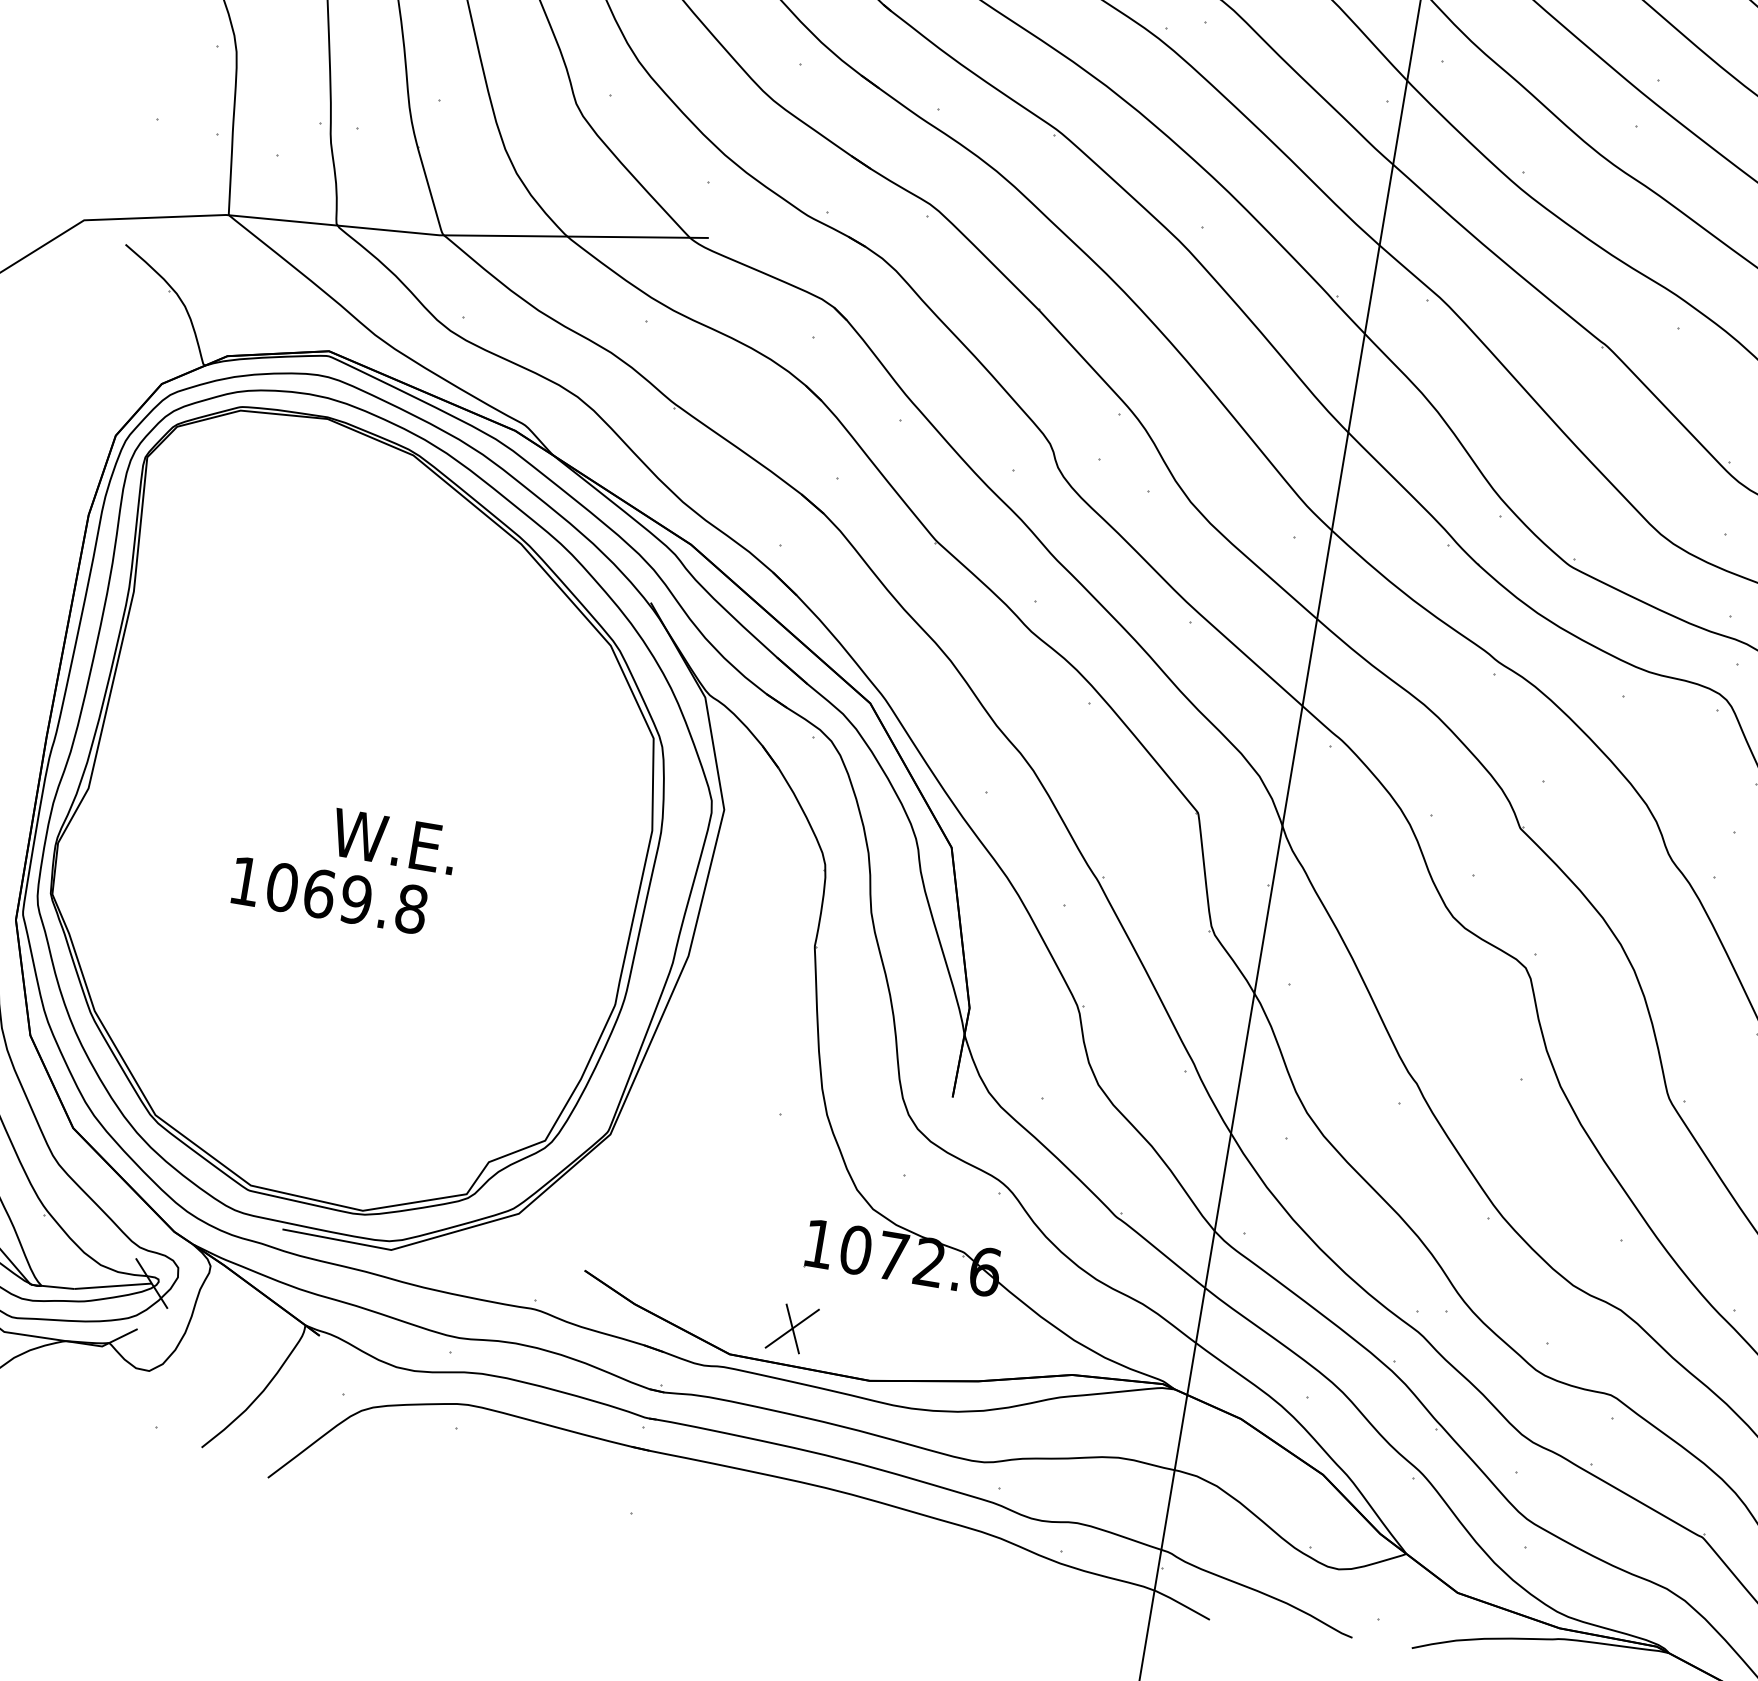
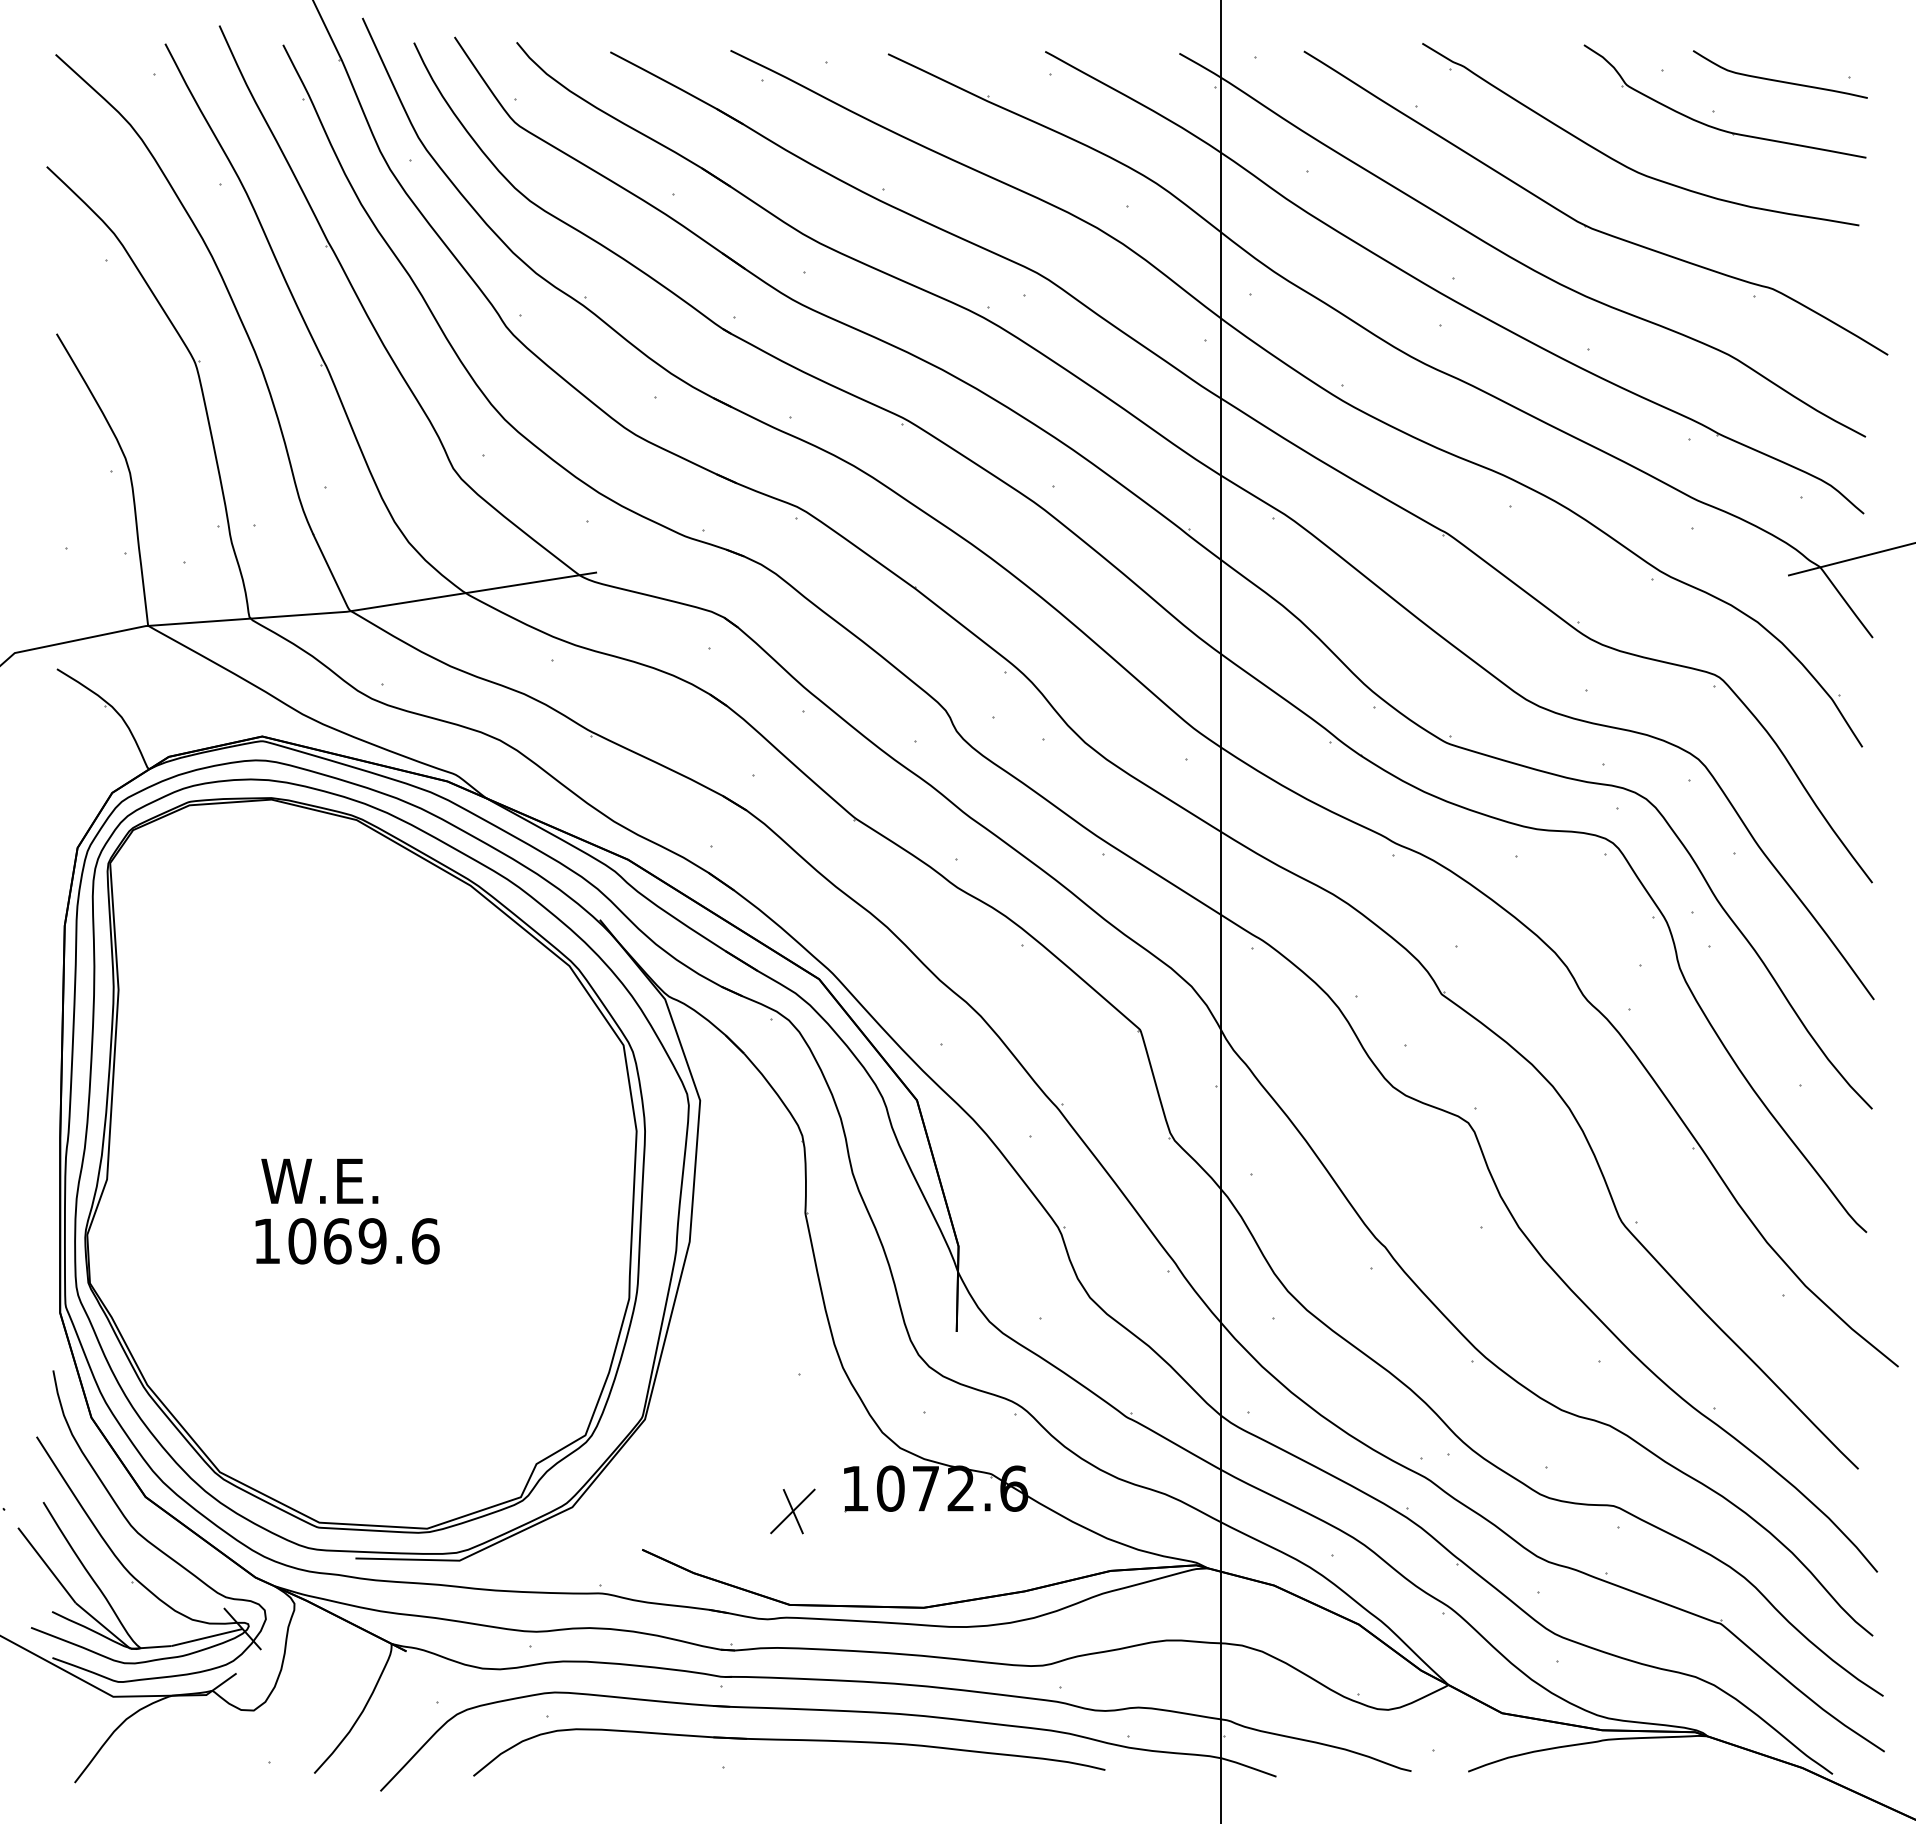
text: (393, 840) -> (319, 1180), moved
text: (411, 909) -> (425, 1241), 1069.8 -> 1069.6
part: (791, 1328) -> (792, 1511), moved
part: (705, 1496) -> (789, 1740), added

